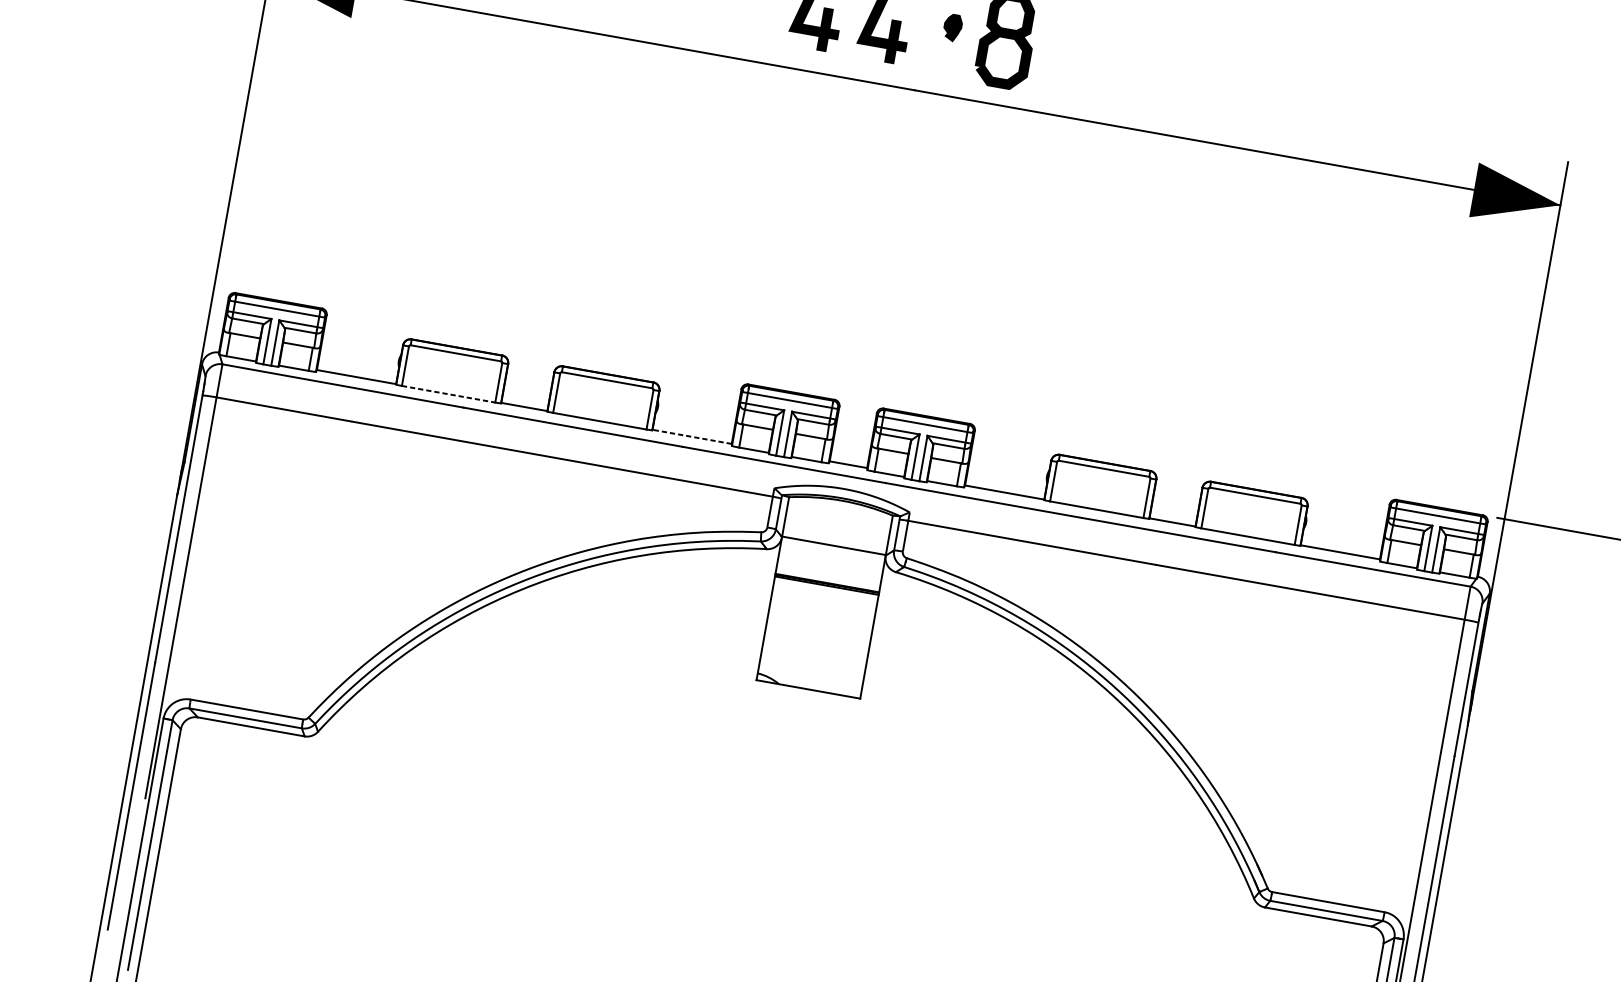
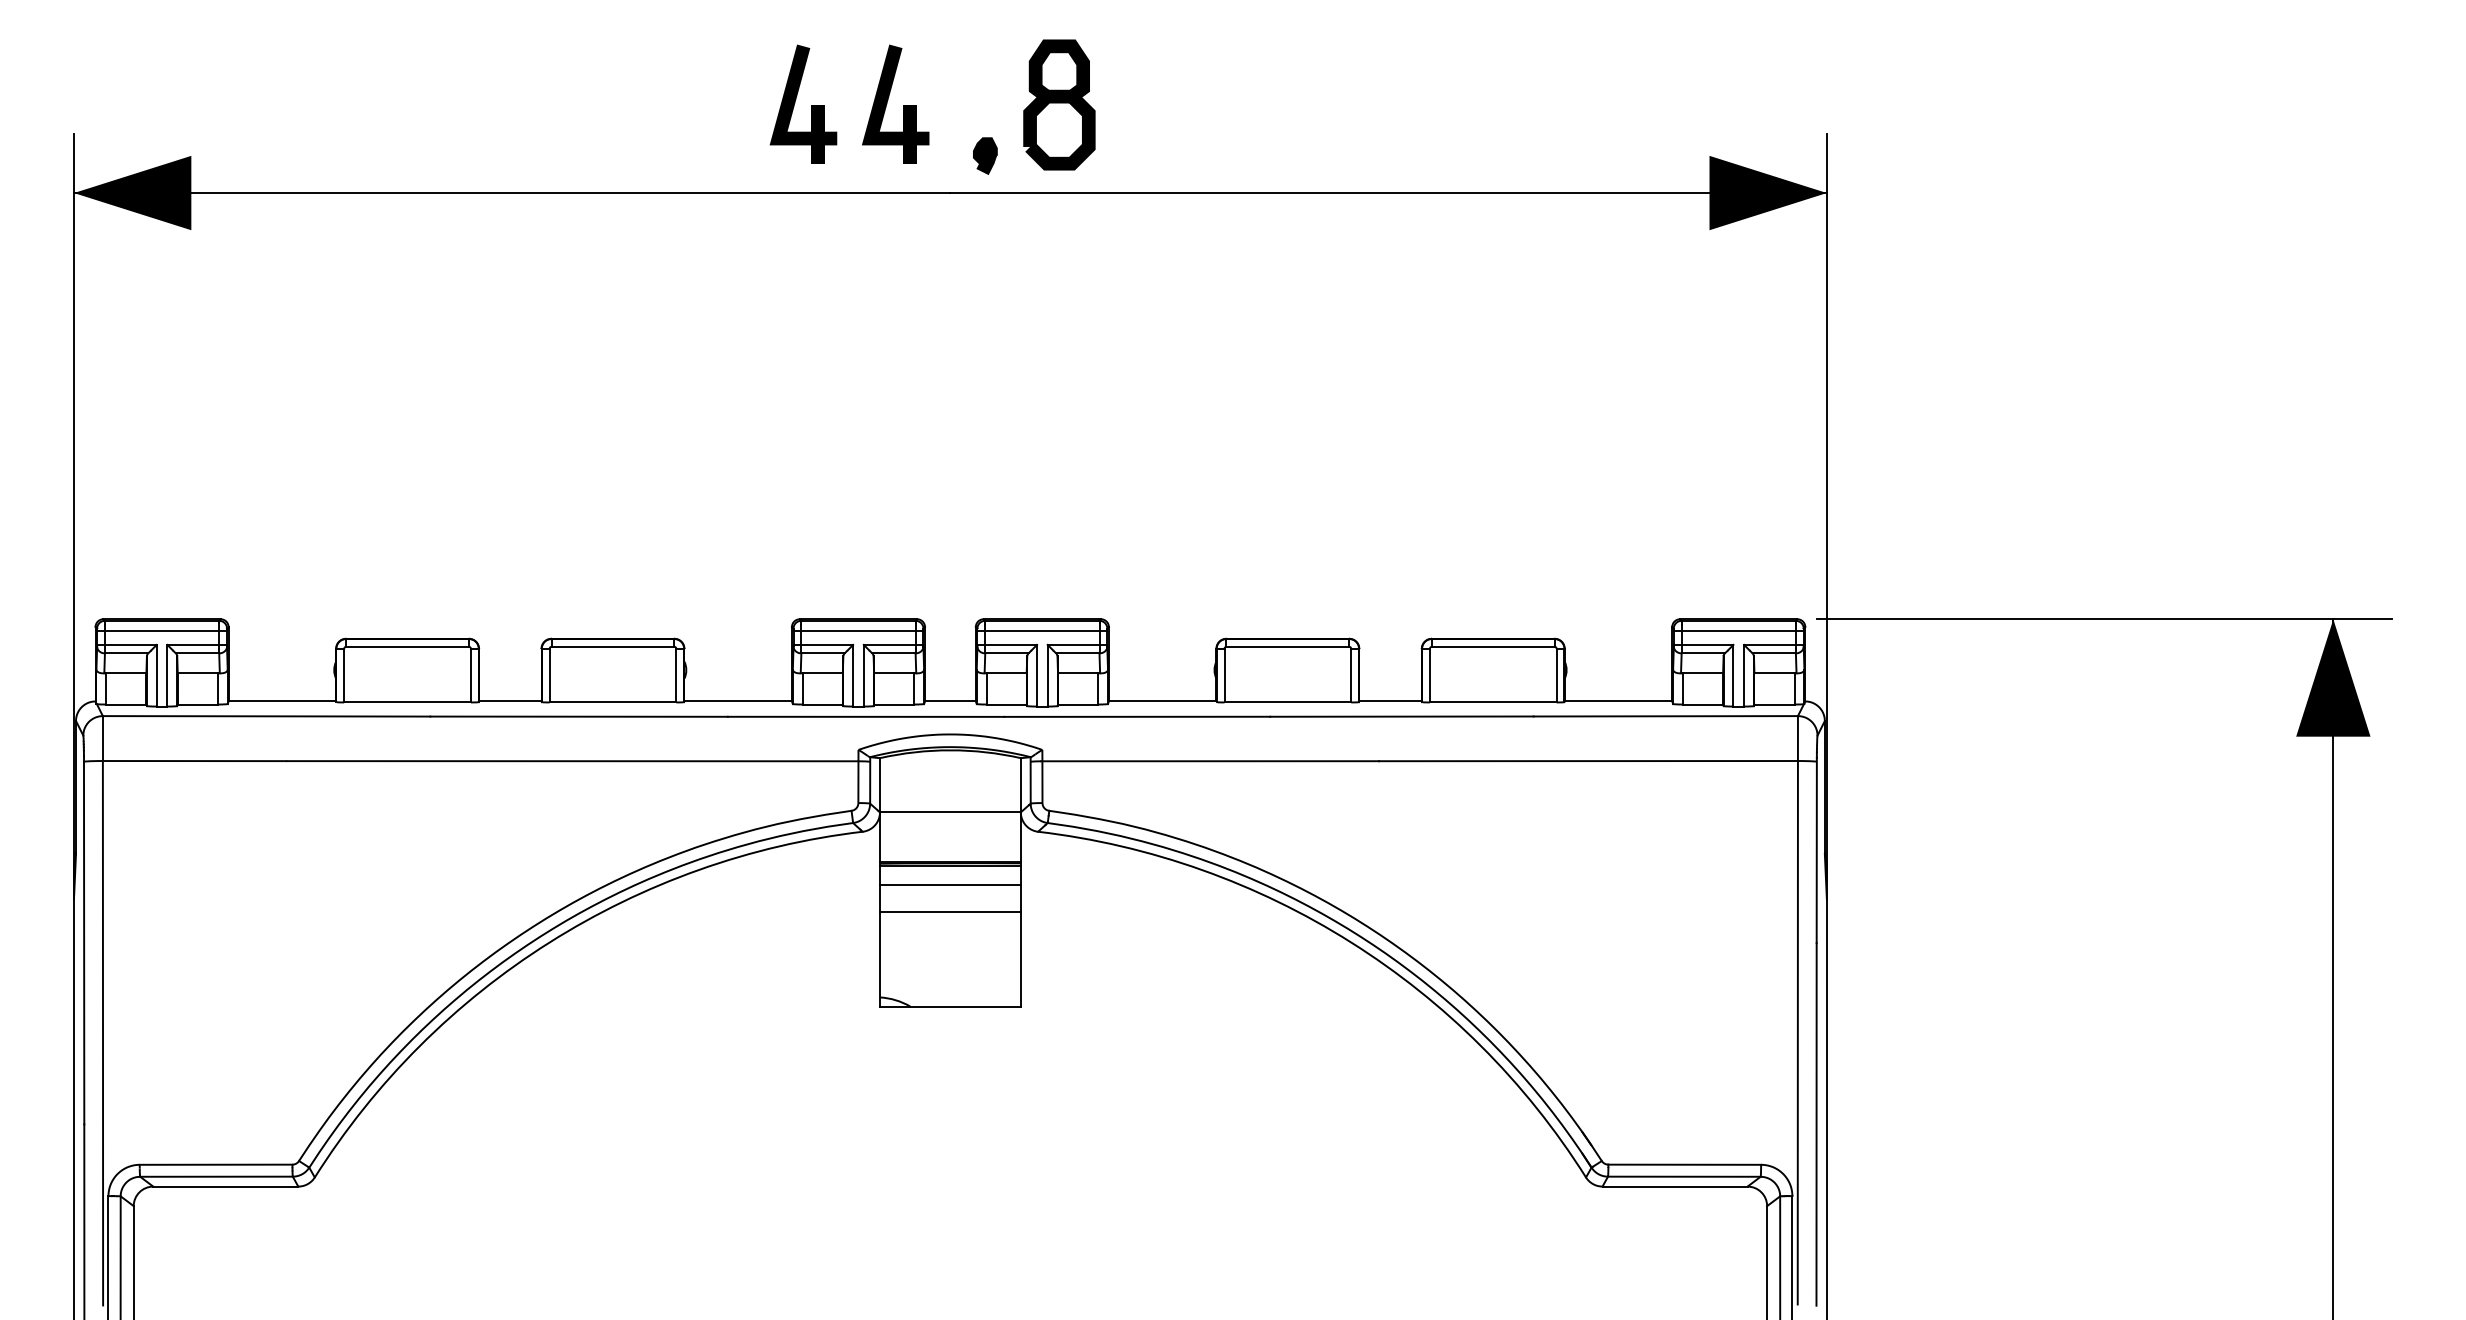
part: (952, 27) -> (985, 155), moved
line: (449, 394) -> (408, 702), dashed -> solid
line: (692, 436) -> (738, 701), dashed -> solid
line: (824, 600) -> (950, 885), added
line: (820, 619) -> (950, 911), added

